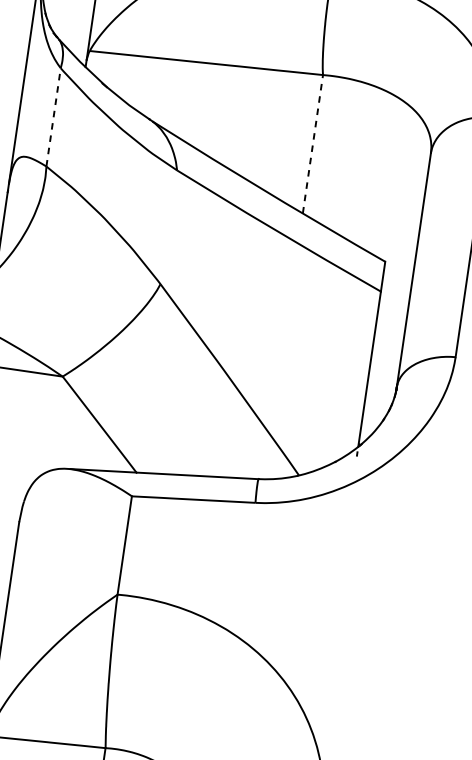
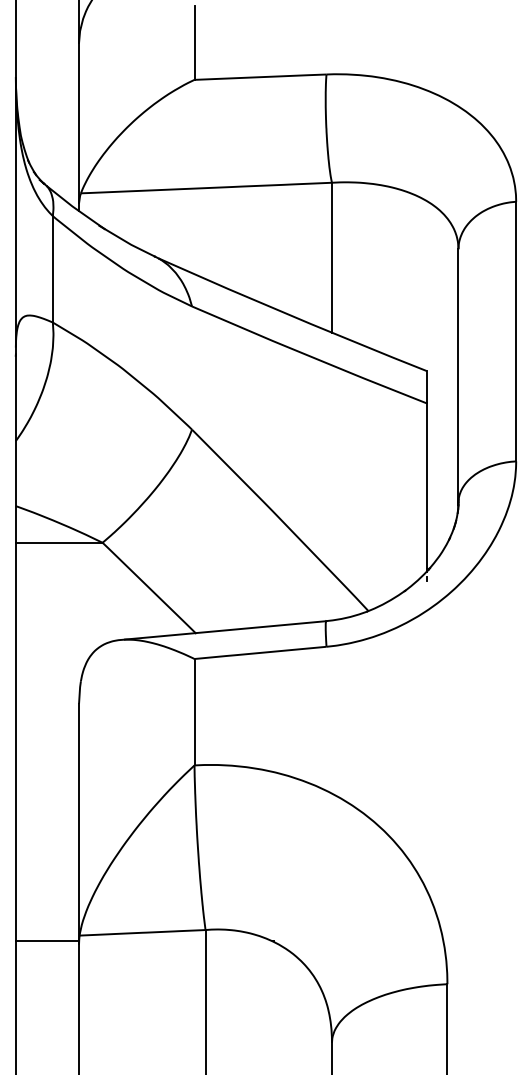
line: (53, 116) -> (52, 268), dashed -> solid
line: (312, 144) -> (331, 257), dashed -> solid

